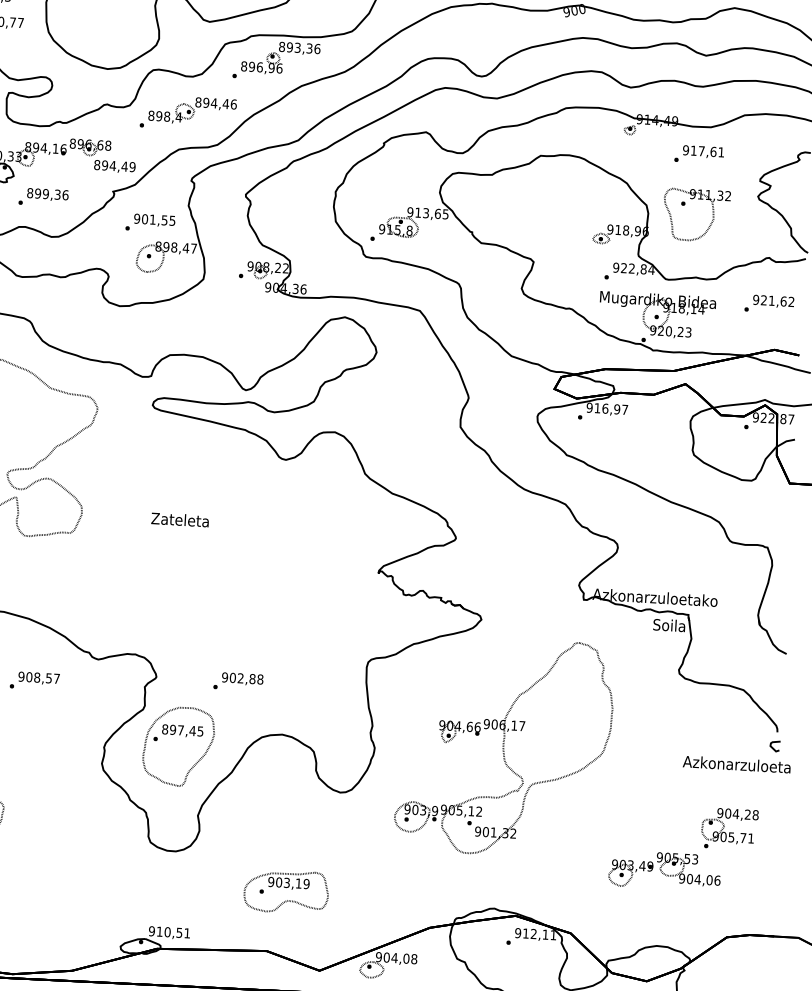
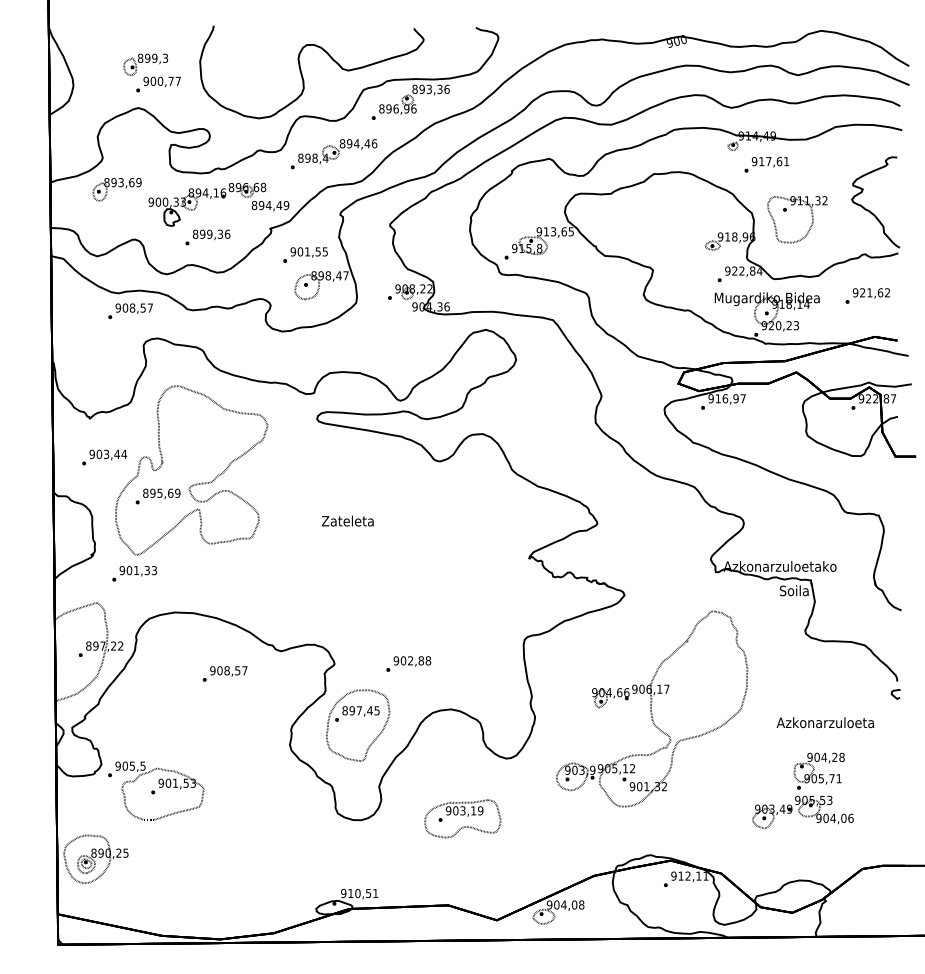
text: (698, 154) -> (766, 164), moved
text: (735, 764) -> (824, 722), moved
part: (728, 828) -> (818, 770), moved
part: (286, 891) -> (462, 818), moved

